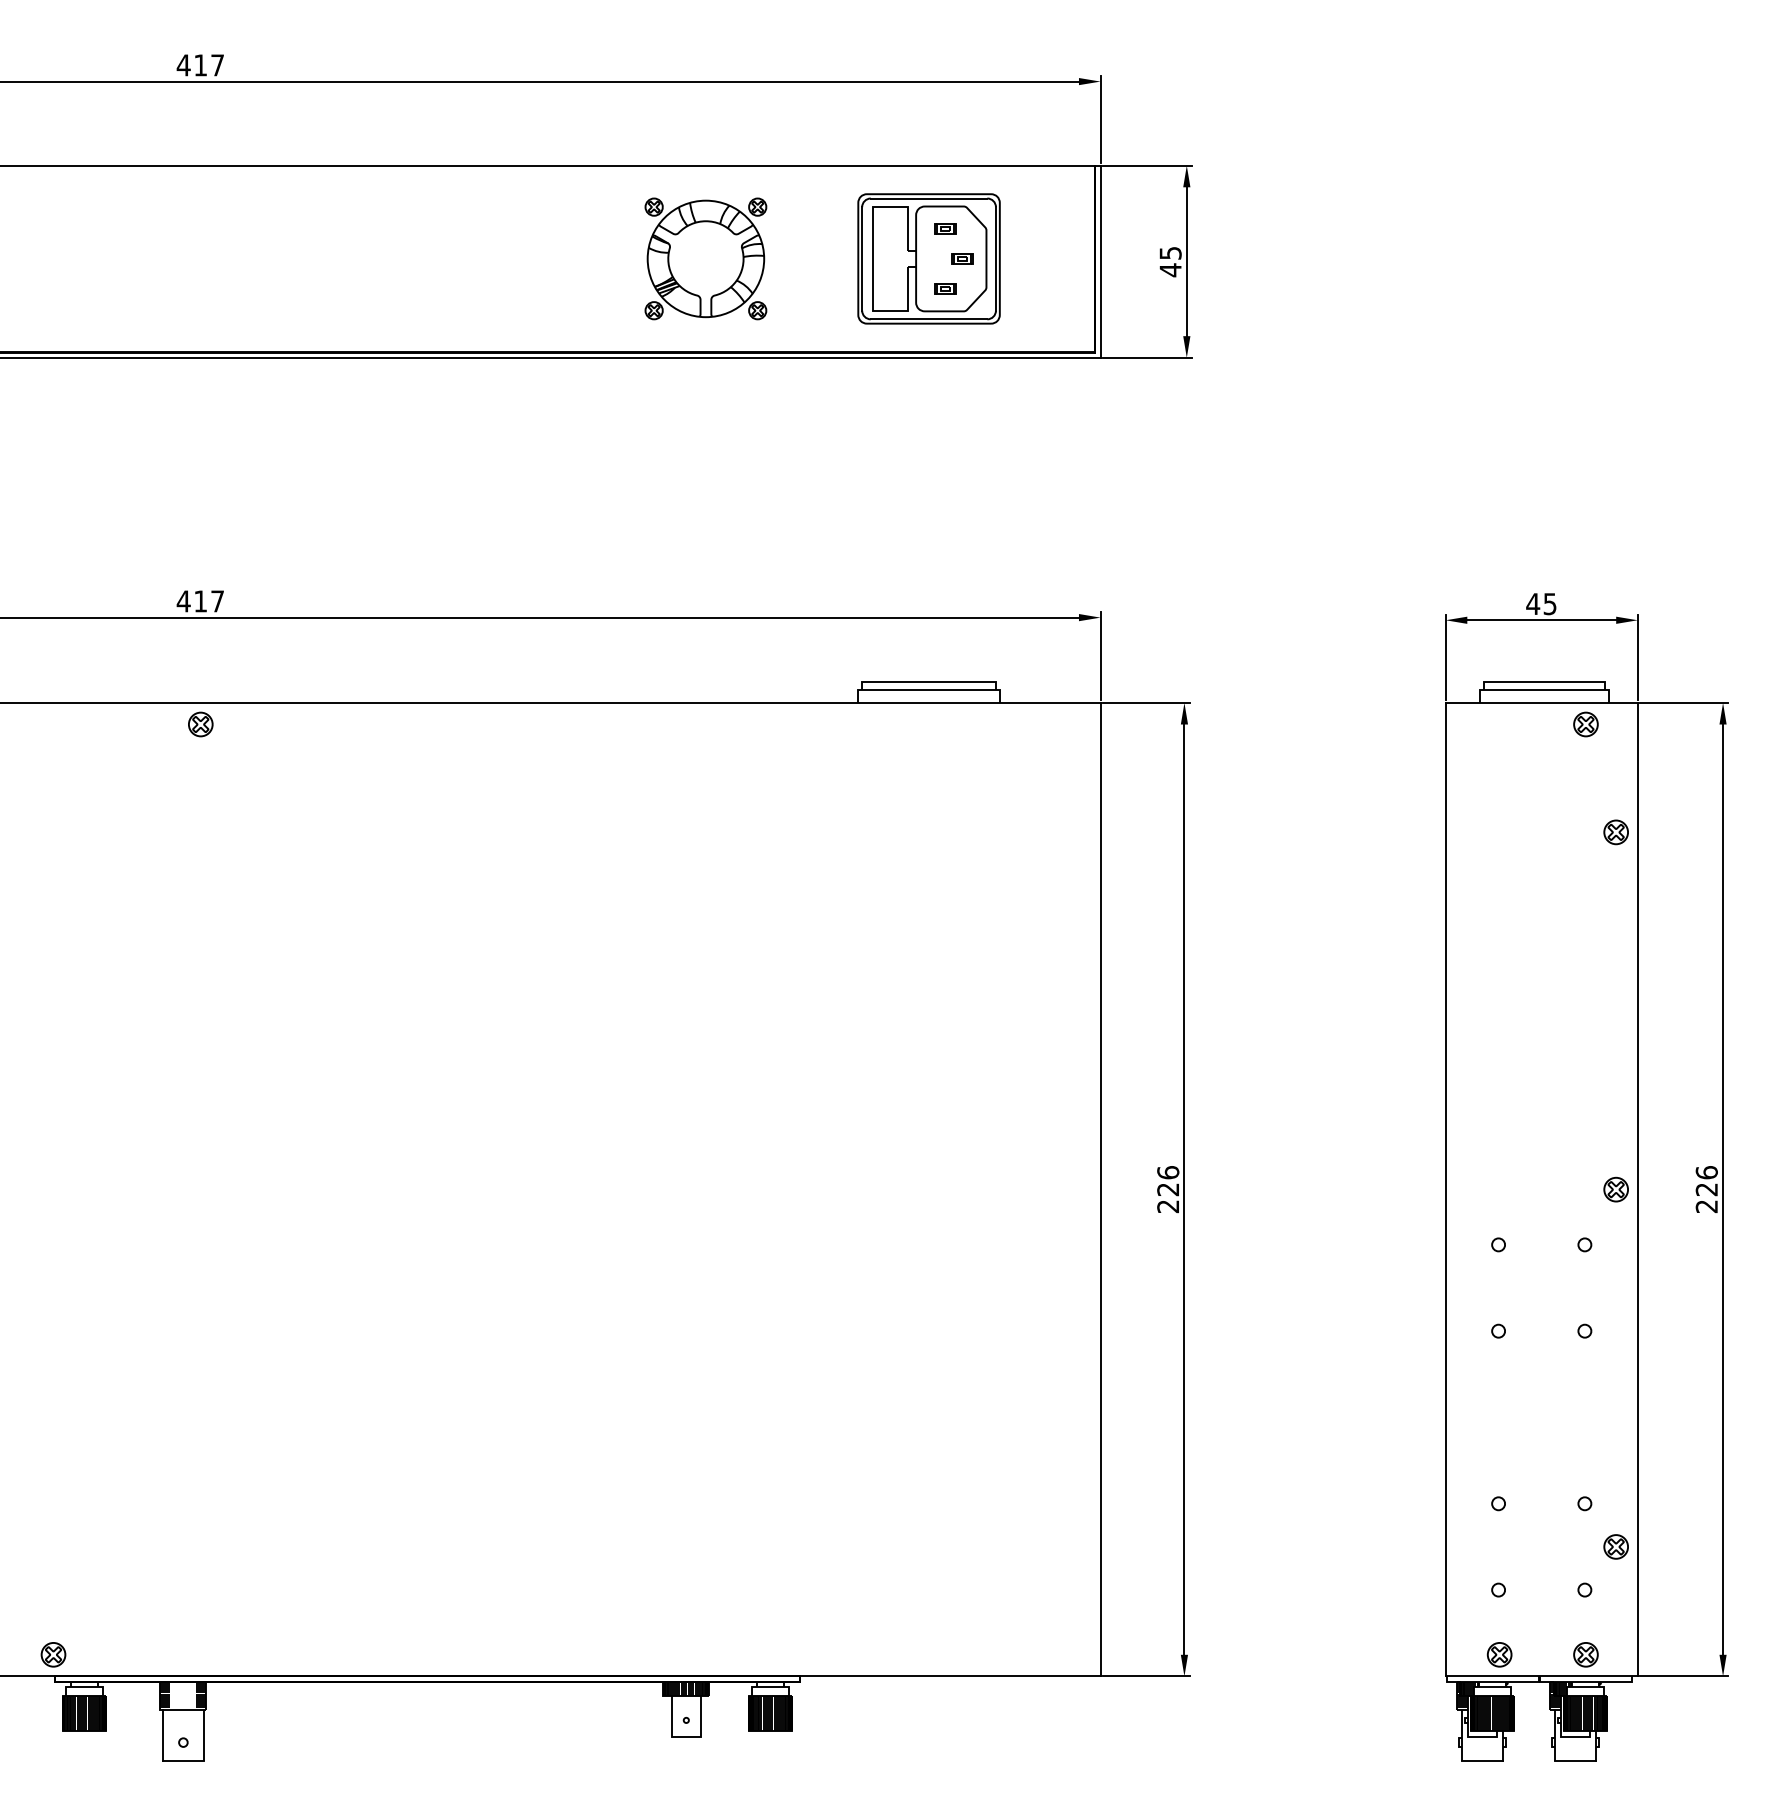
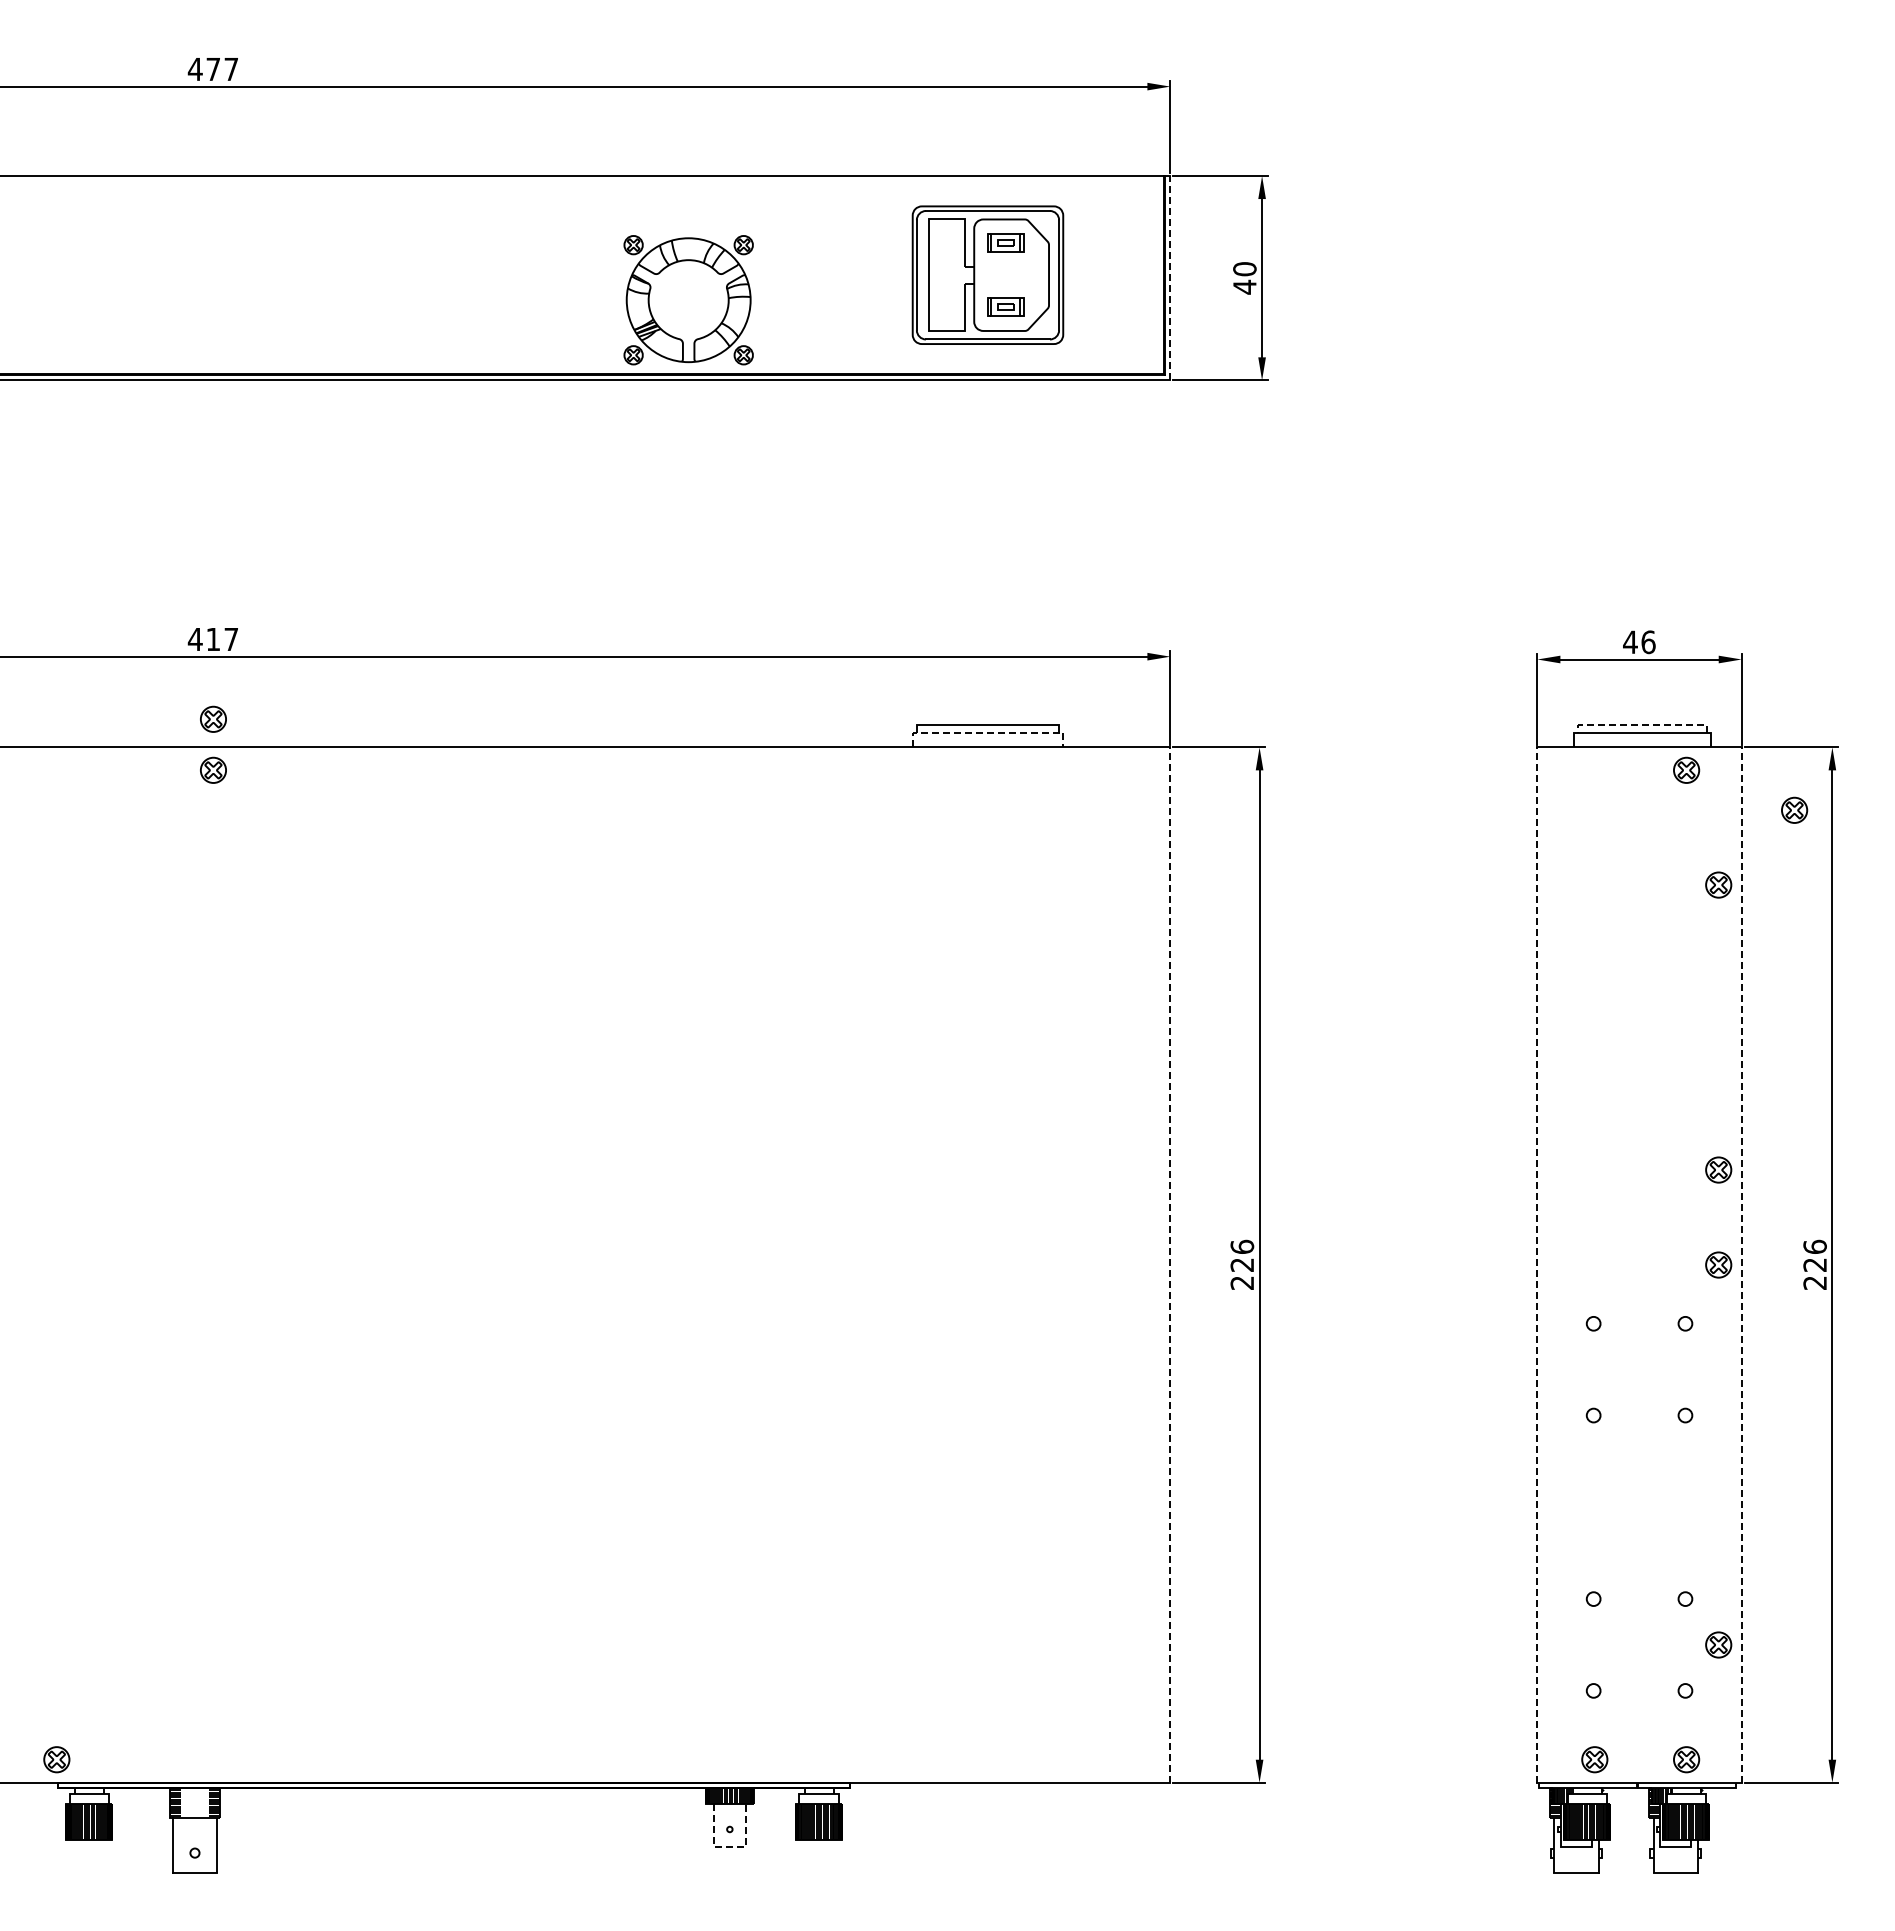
text: (199, 65) -> (212, 69), 417 -> 477
part: (945, 229) -> (1005, 243), size x1.6
text: (1170, 253) -> (1244, 269), 45 -> 40
part: (705, 259) -> (688, 300), moved
part: (962, 259) -> (1023, 275), removed
line: (1100, 261) -> (1170, 277), solid -> dashed
part: (945, 289) -> (1005, 307), size x1.6
text: (1550, 604) -> (1648, 642), 45 -> 46
part: (200, 675) -> (213, 718), added
line: (1544, 682) -> (1642, 725), solid -> dashed
line: (929, 689) -> (988, 733), solid -> dashed
part: (1687, 761) -> (1794, 809), added
part: (1615, 1099) -> (1718, 1169), added
line: (1100, 1190) -> (1170, 1265), solid -> dashed
line: (1445, 1190) -> (1537, 1265), solid -> dashed
line: (1637, 1190) -> (1741, 1265), solid -> dashed
line: (686, 1737) -> (729, 1847), solid -> dashed

